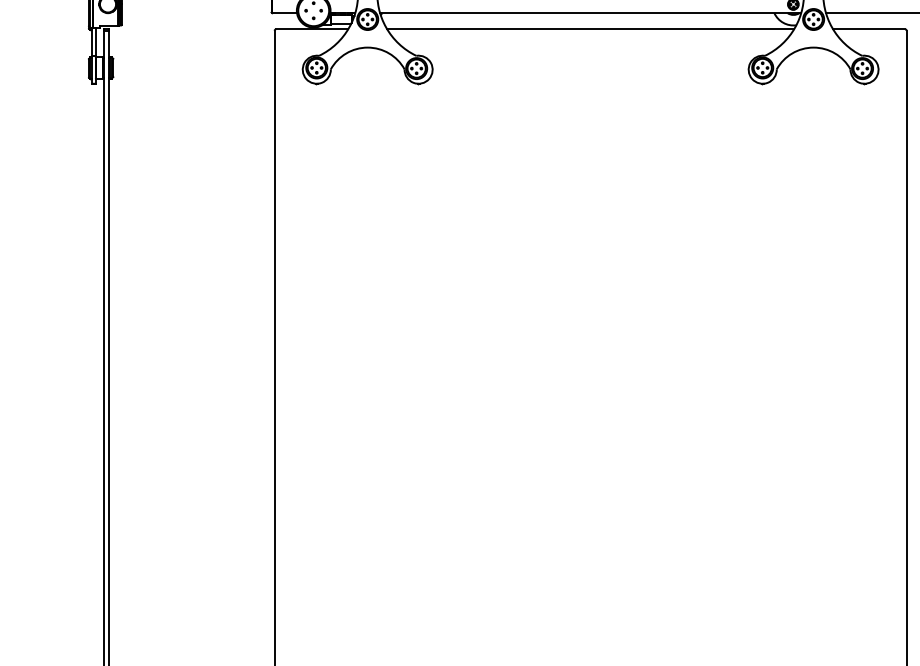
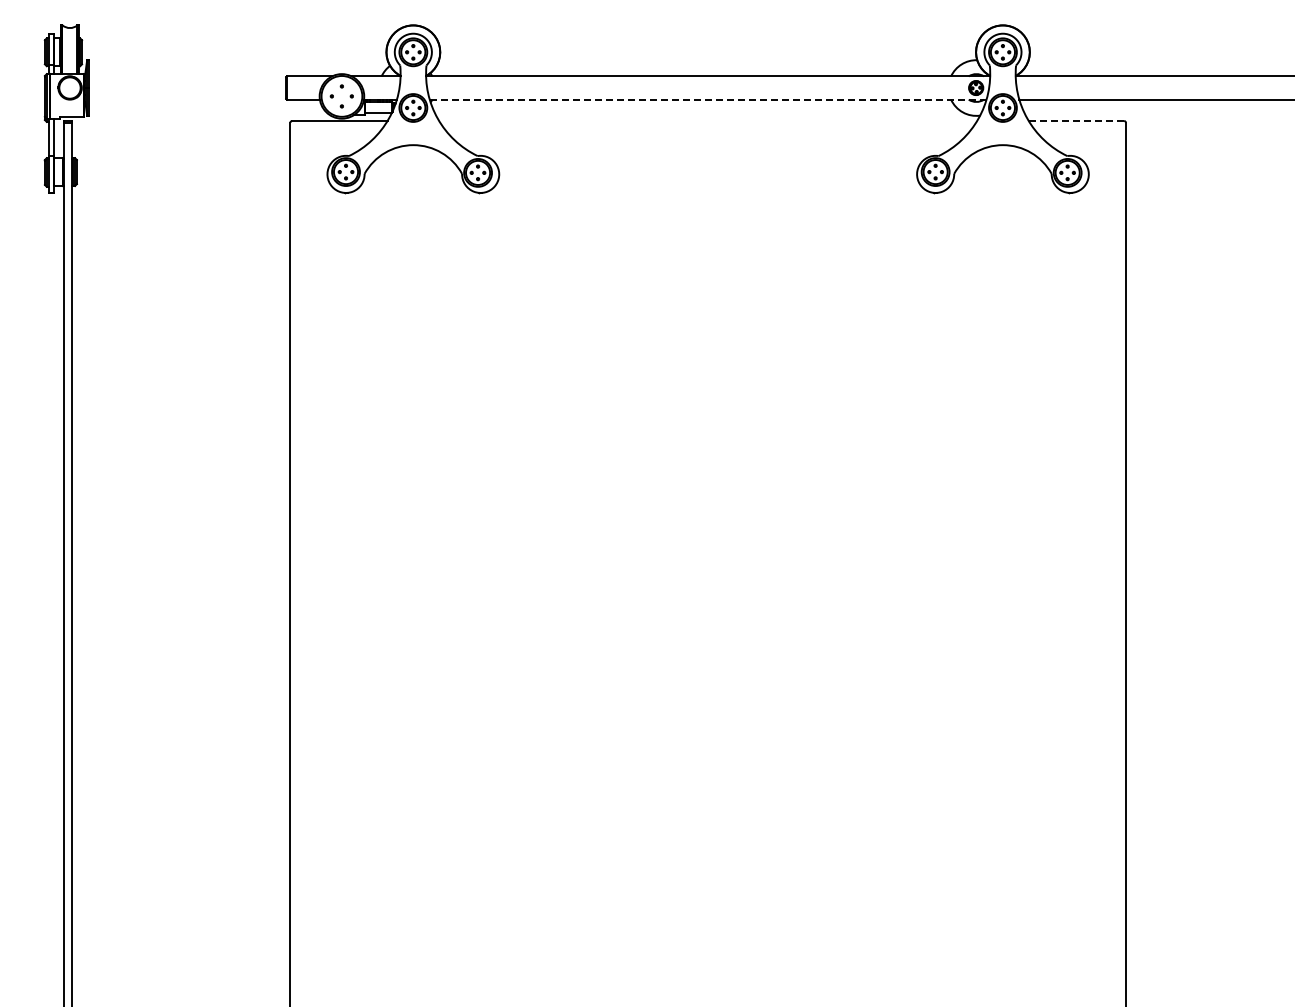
line: (590, 13) -> (708, 99), solid -> dashed
line: (590, 29) -> (708, 121), removed
line: (869, 29) -> (1076, 121), solid -> dashed

